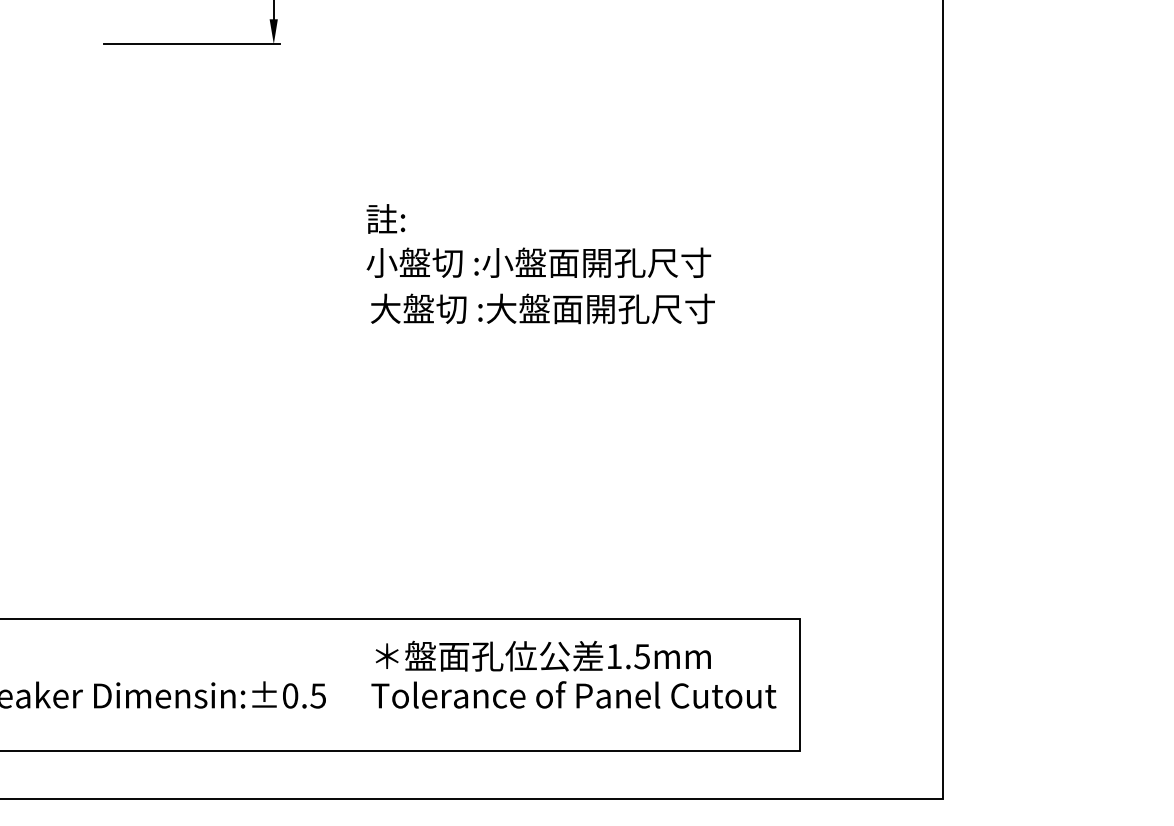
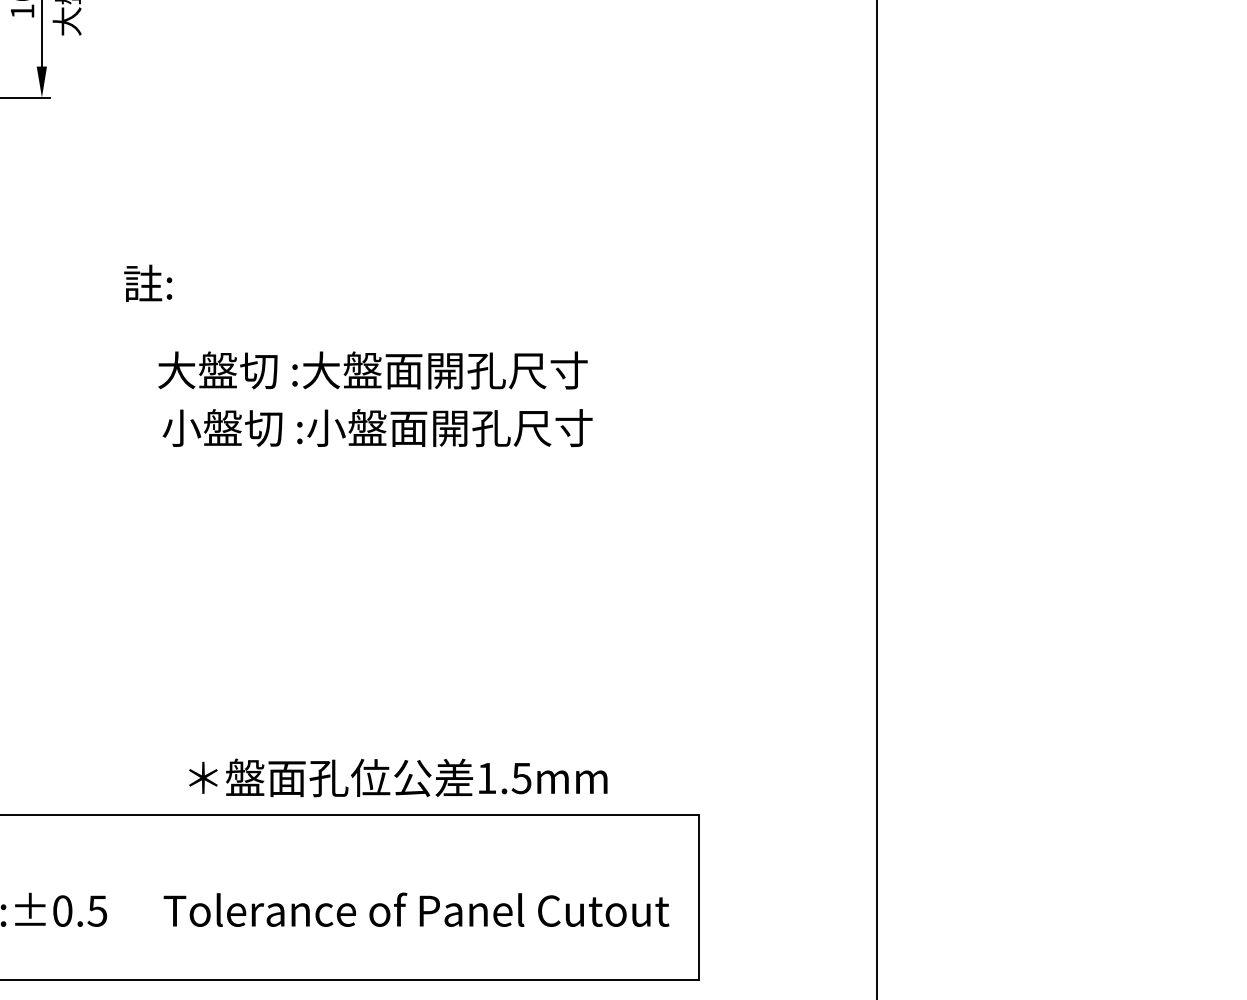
text: (385, 218) -> (147, 282), moved
text: (439, 262) -> (248, 370), 小盤切 :小盤面開孔尺寸 -> 大盤切 :大盤面開孔尺寸
text: (443, 308) -> (253, 427), 大盤切 :大盤面開孔尺寸 -> 小盤切 :小盤面開孔尺寸
text: (542, 655) -> (397, 776), moved

